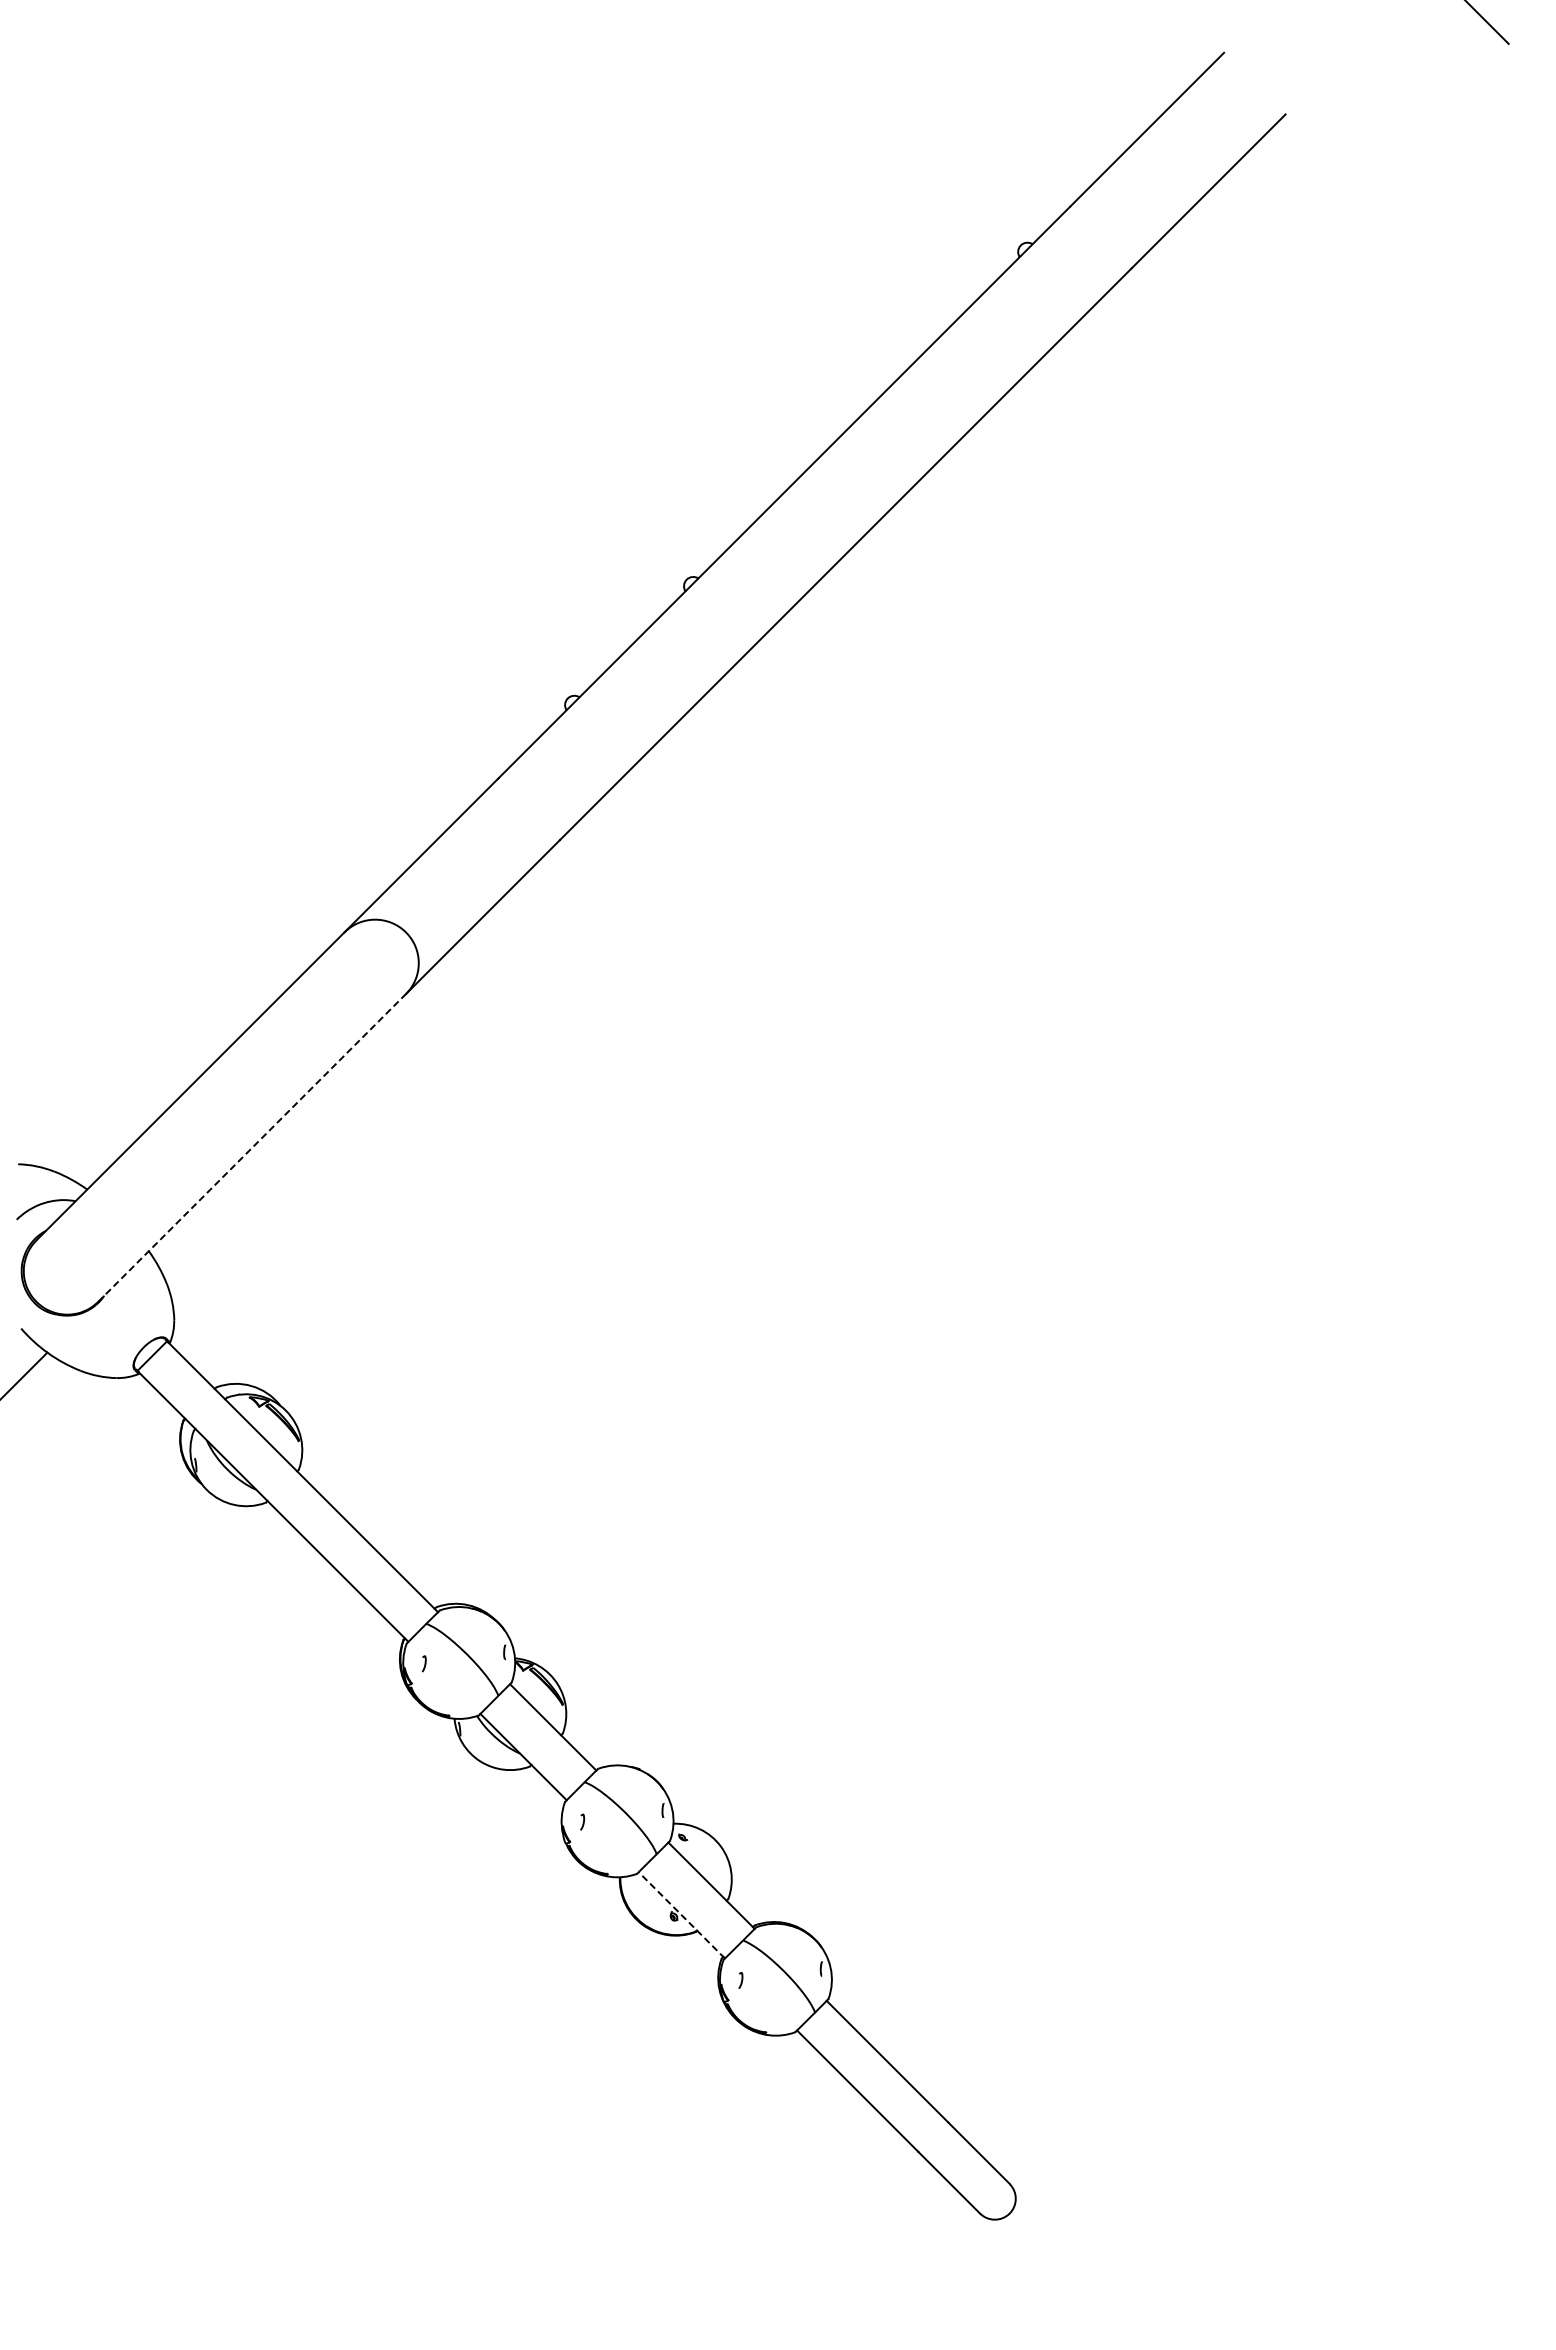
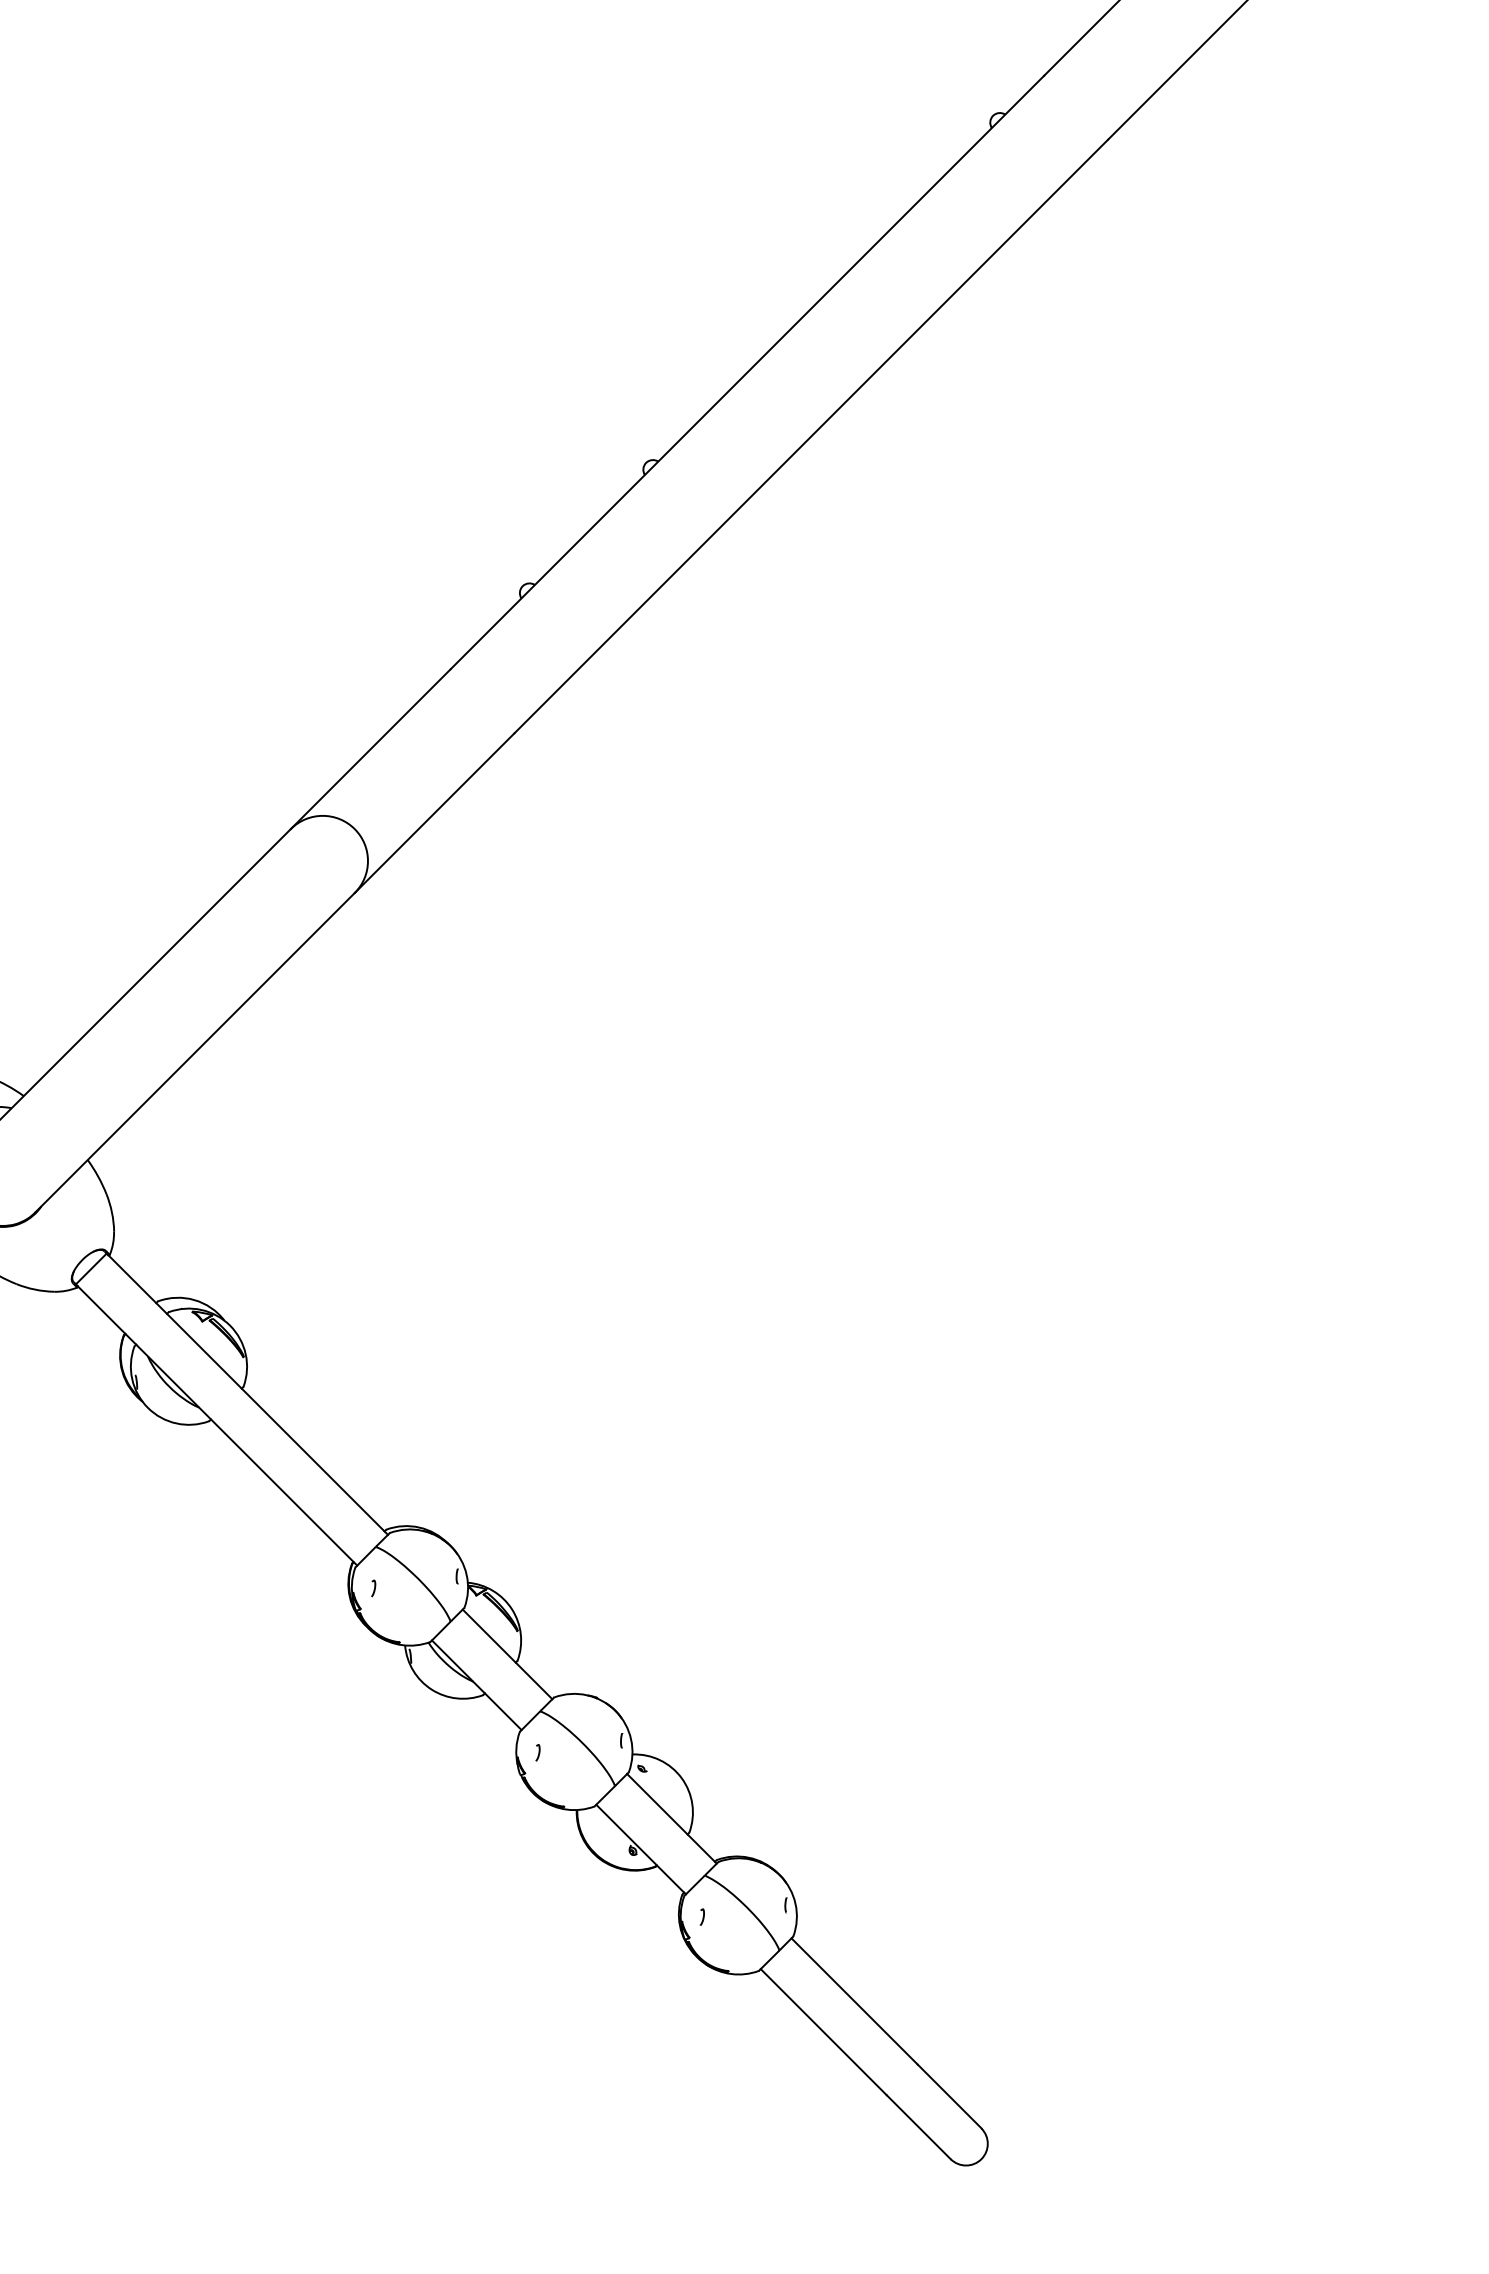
line: (252, 1148) -> (195, 1053), dashed -> solid
line: (681, 1915) -> (640, 1849), dashed -> solid

